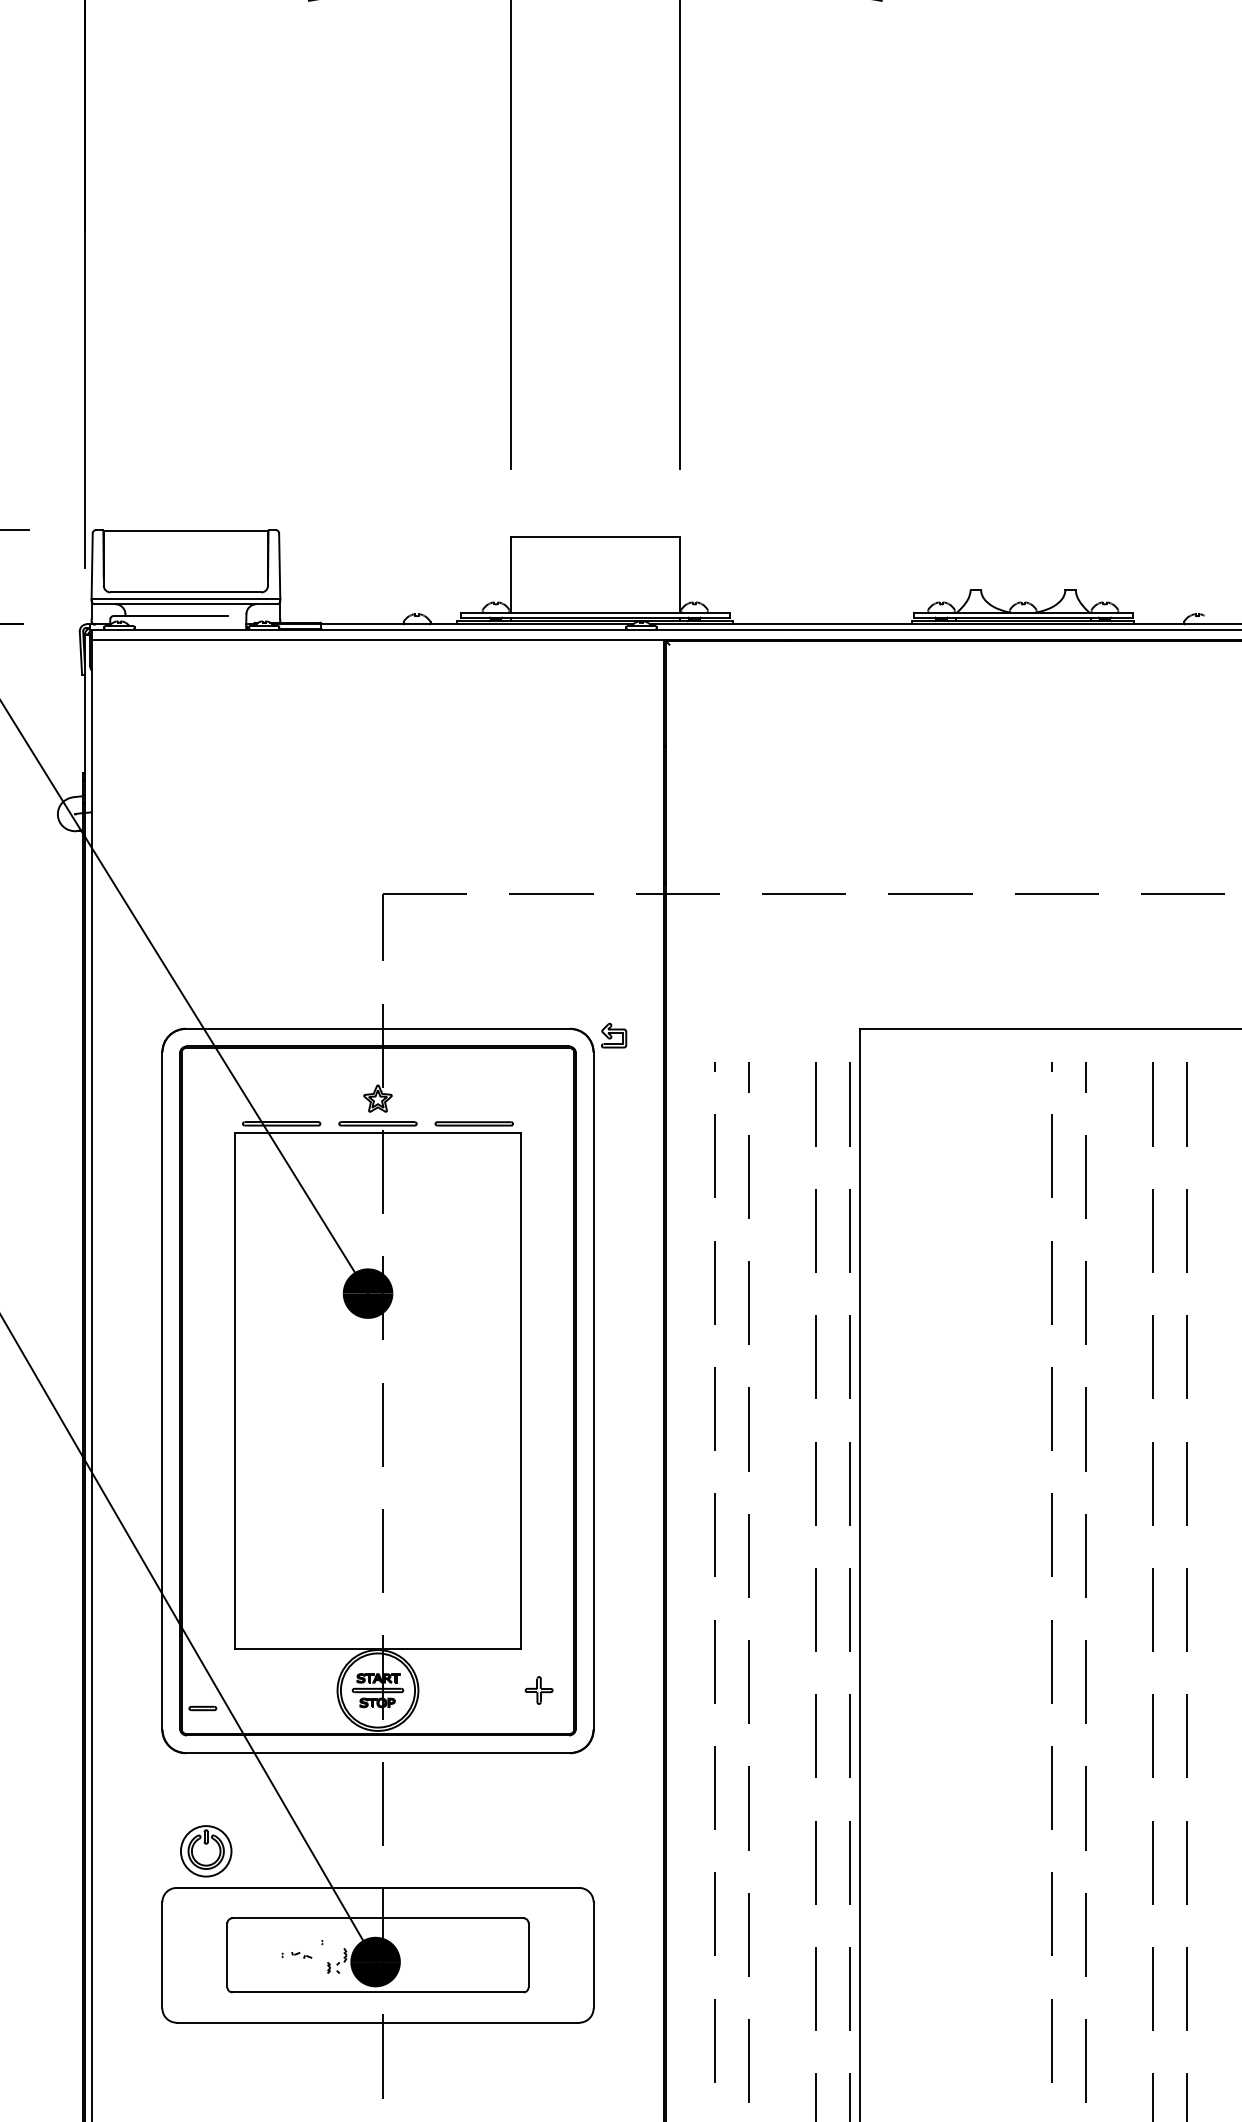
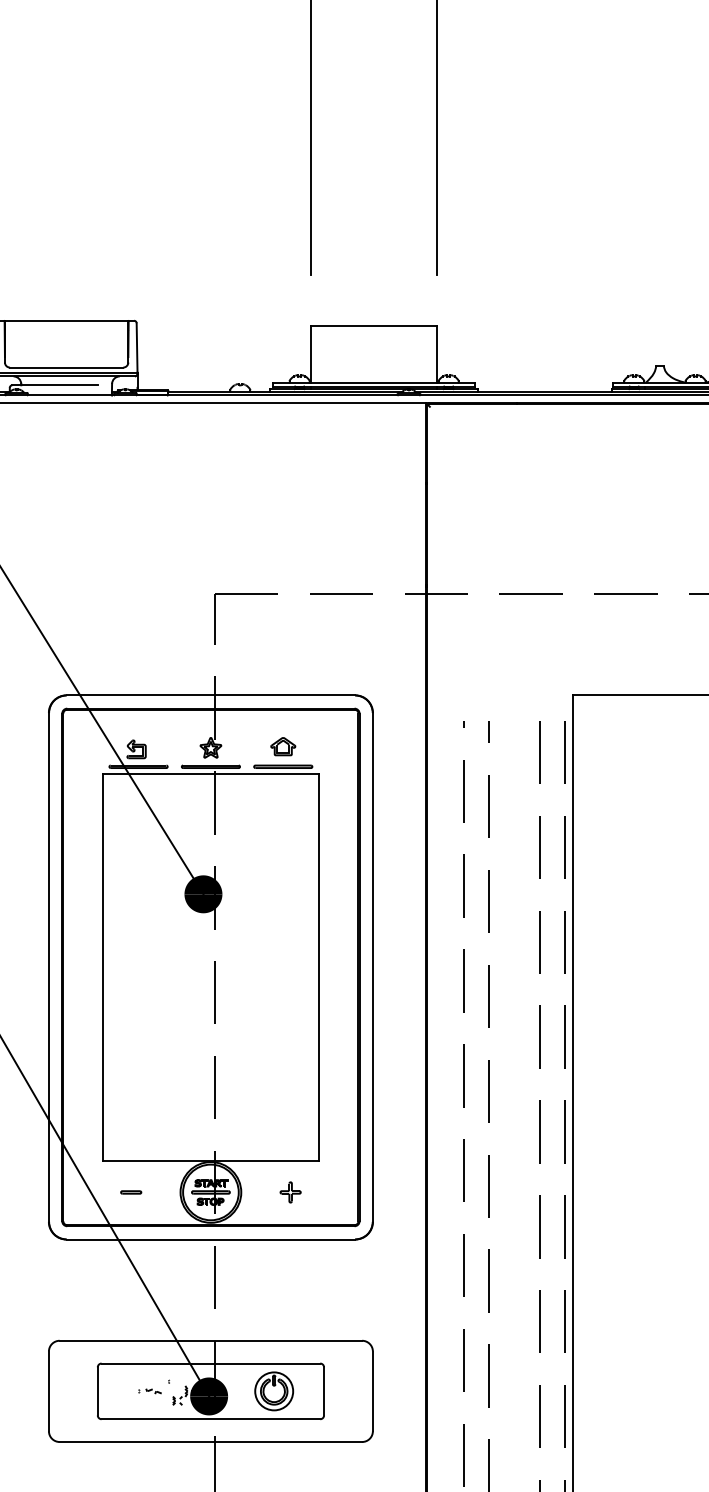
part: (614, 1035) -> (136, 749), moved
part: (474, 1096) -> (283, 746), added
part: (538, 1690) -> (290, 1192), moved
part: (202, 1708) -> (130, 1192), moved
part: (206, 1851) -> (274, 1391), moved

